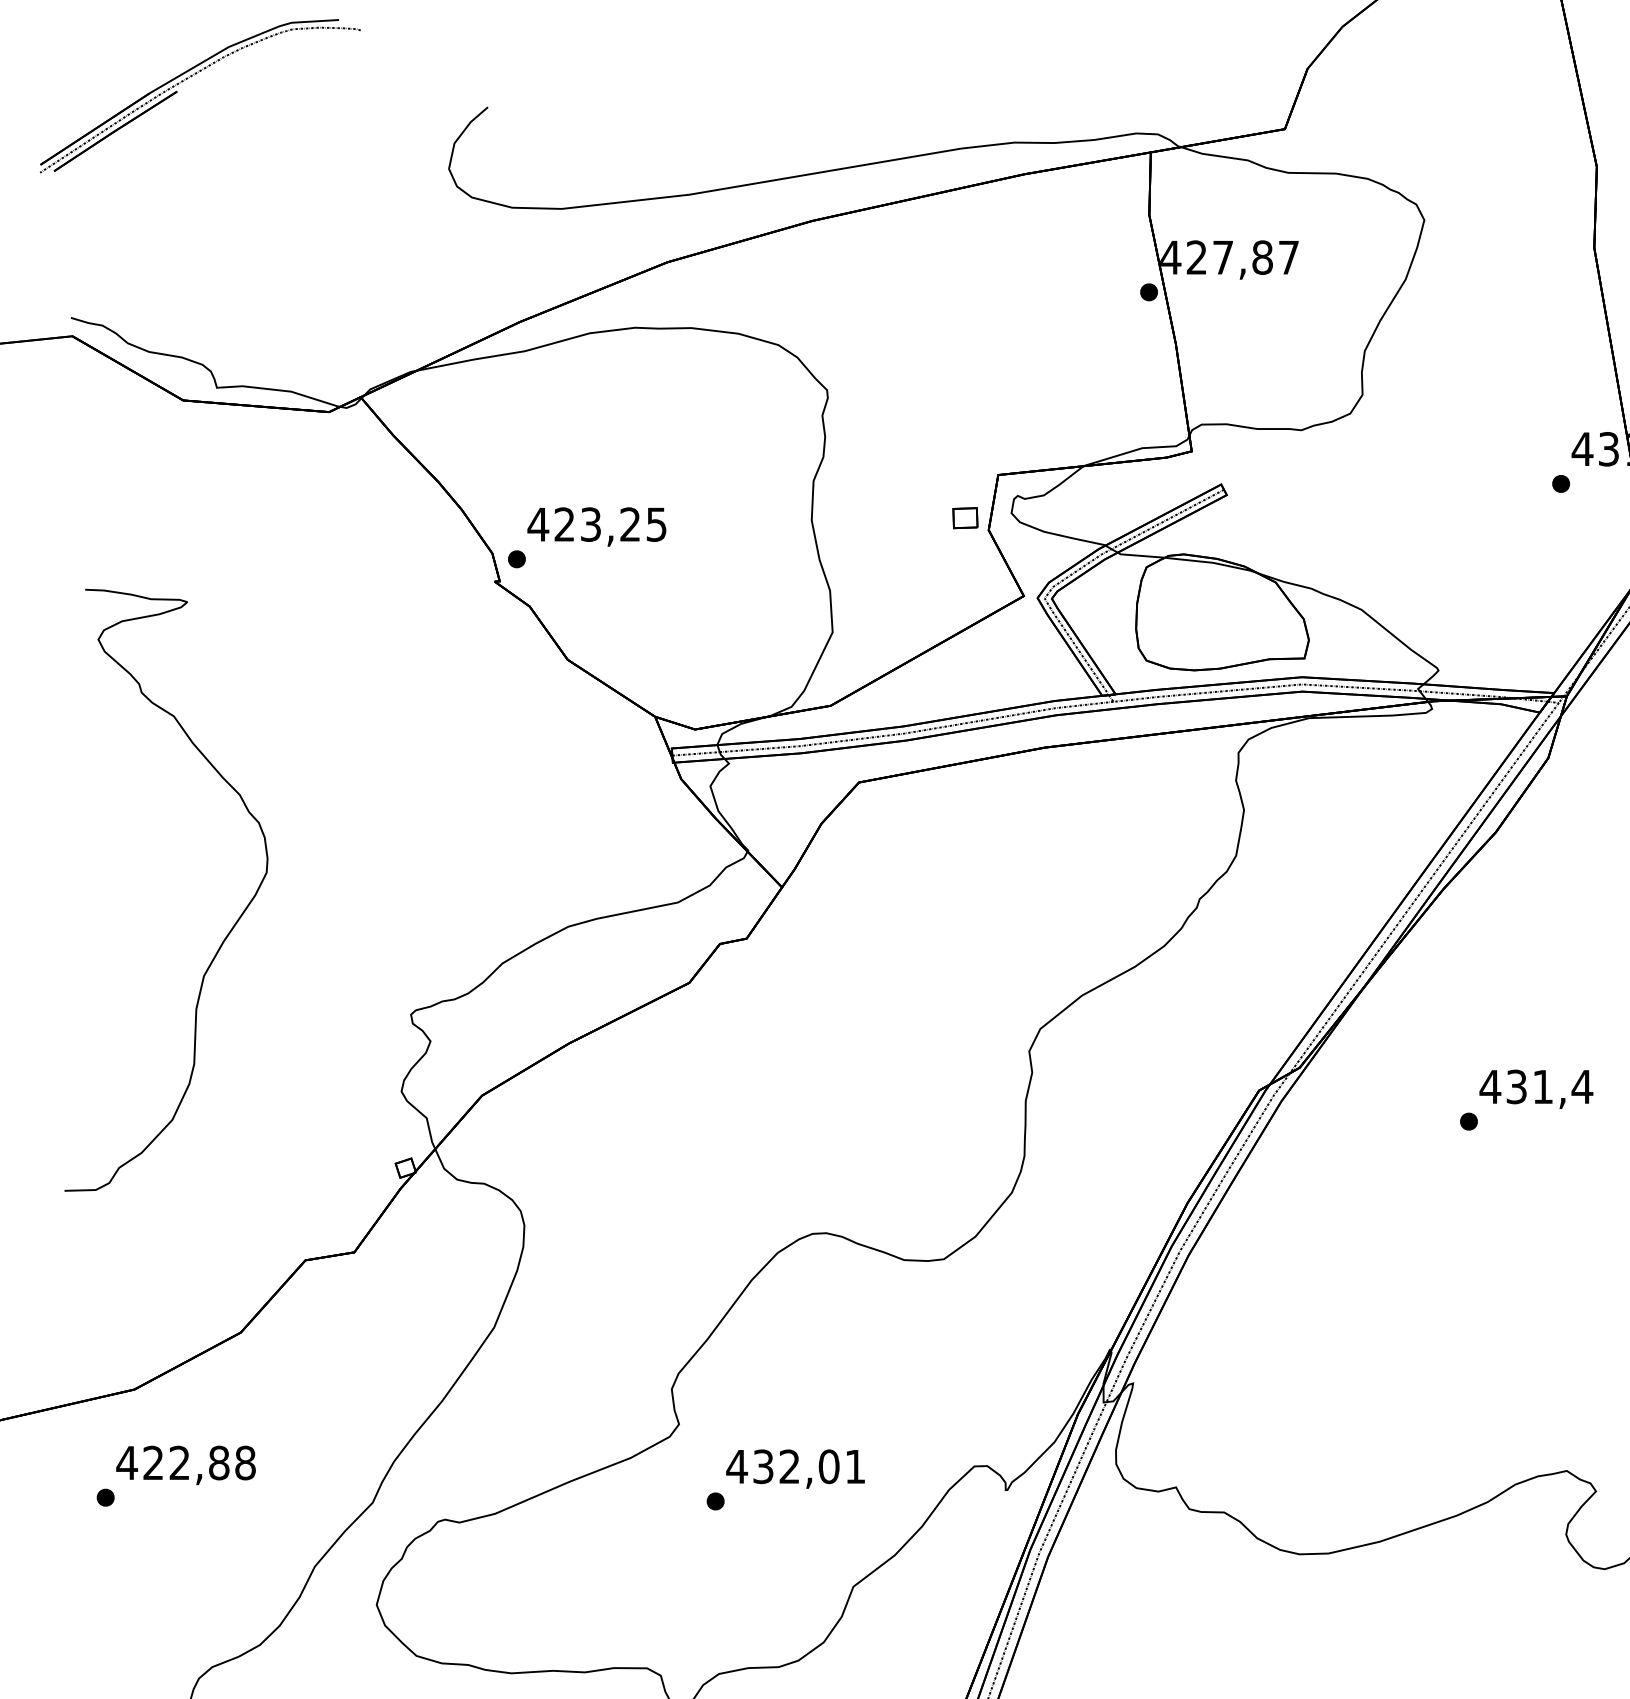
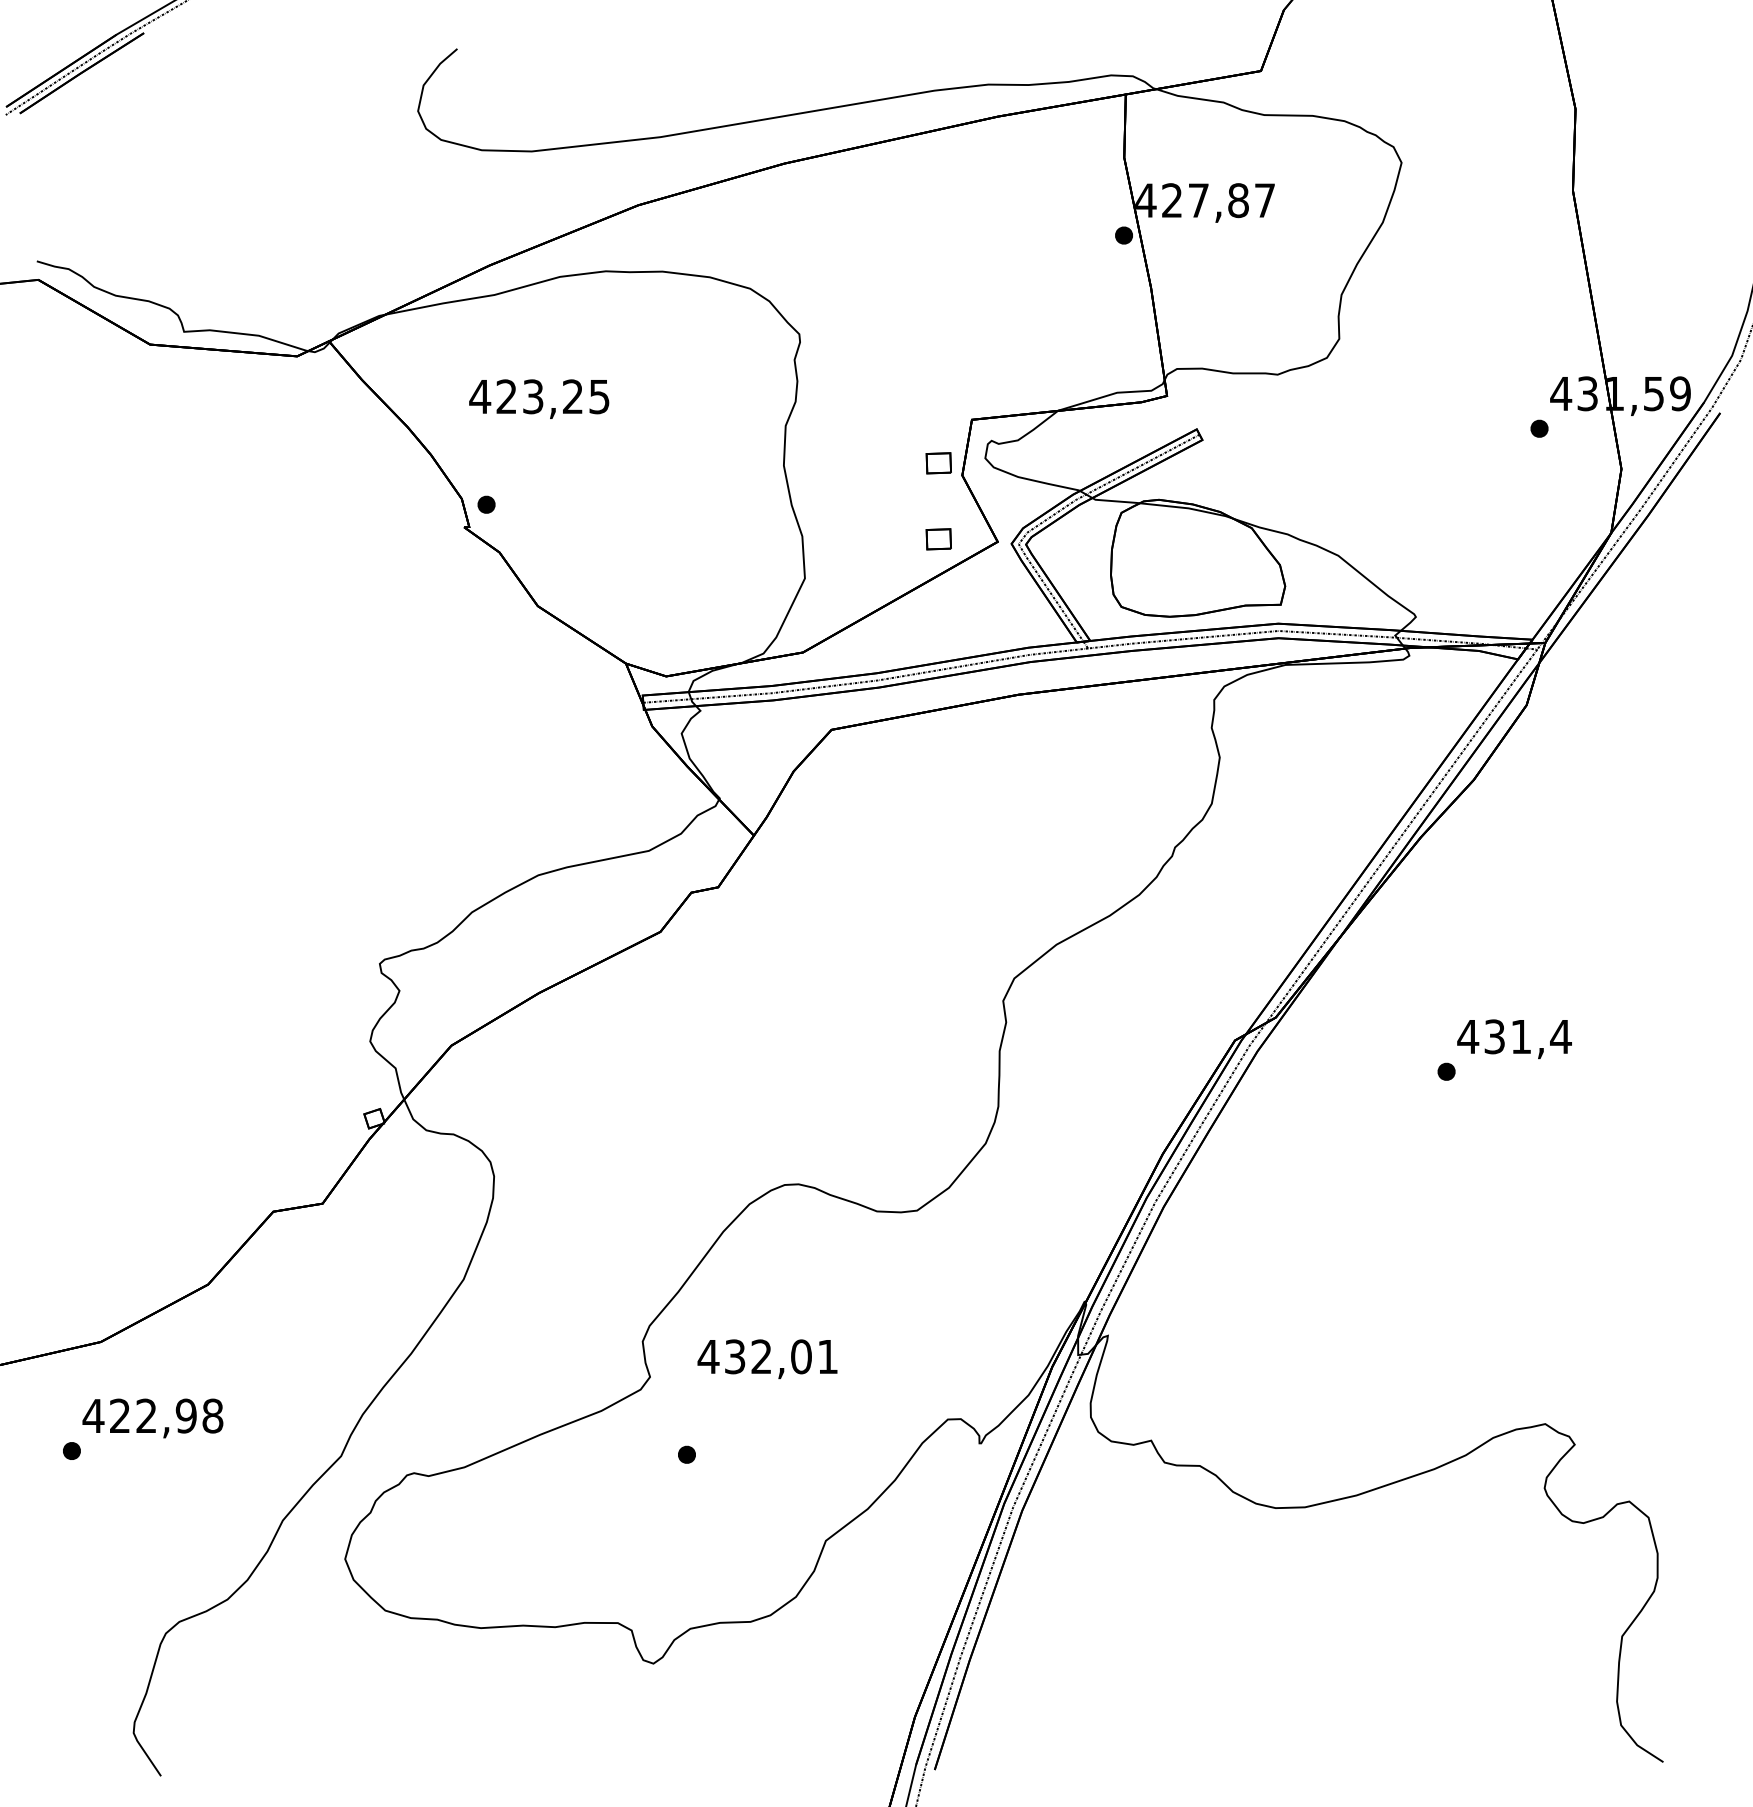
text: (597, 526) -> (539, 398), moved
part: (965, 593) -> (938, 539), added
curve: (228, 932) -> (195, 881), removed
text: (218, 1462) -> (185, 1415), 422,88 -> 422,98
text: (795, 1469) -> (767, 1359), moved

